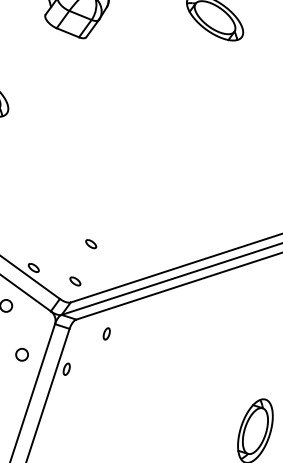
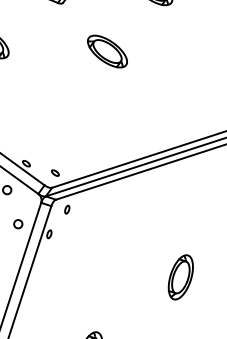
part: (150, 106) -> (107, 51), added
part: (91, 243) -> (66, 146), removed
part: (107, 333) -> (67, 209), moved

